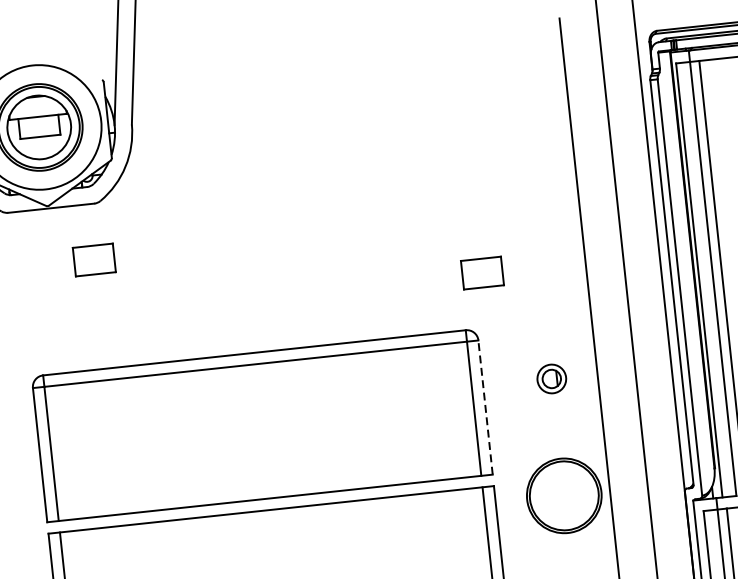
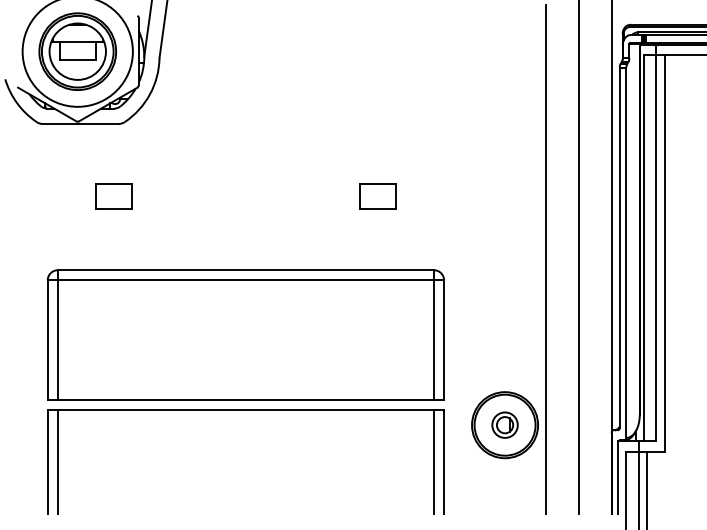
part: (94, 260) -> (113, 196), moved
part: (481, 273) -> (377, 196), moved
part: (551, 378) -> (504, 424), moved
line: (486, 407) -> (444, 340), dashed -> solid

